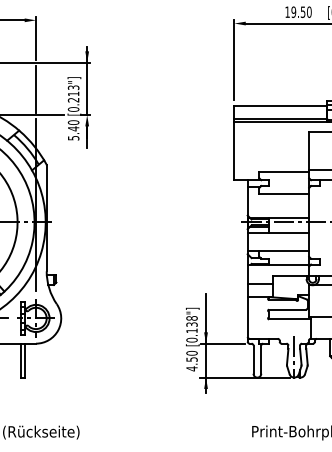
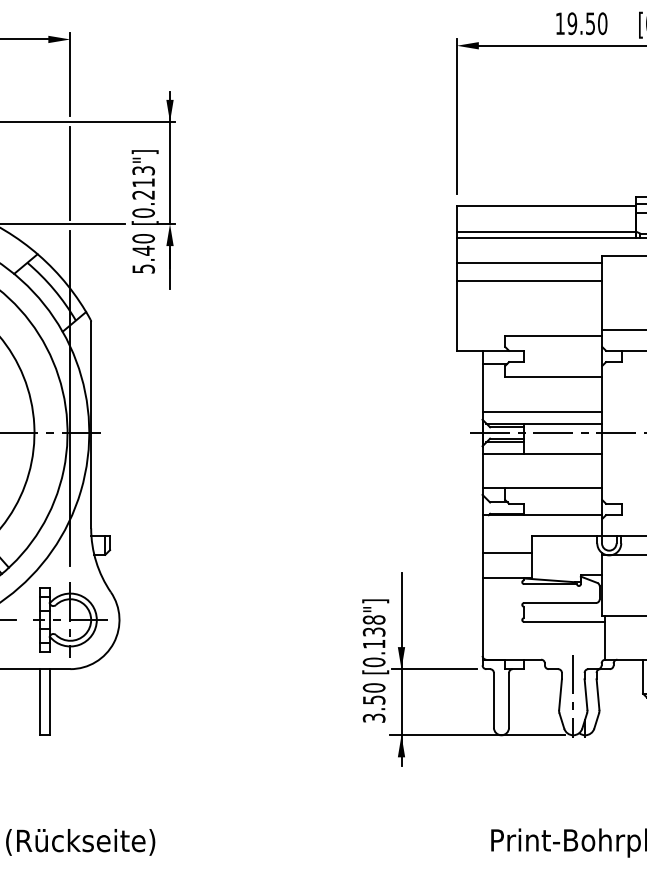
line: (271, 135) -> (528, 263), added
line: (271, 144) -> (528, 281), added
line: (278, 211) -> (542, 411), added
text: (191, 368) -> (373, 717), 4.50 -> 3.50

